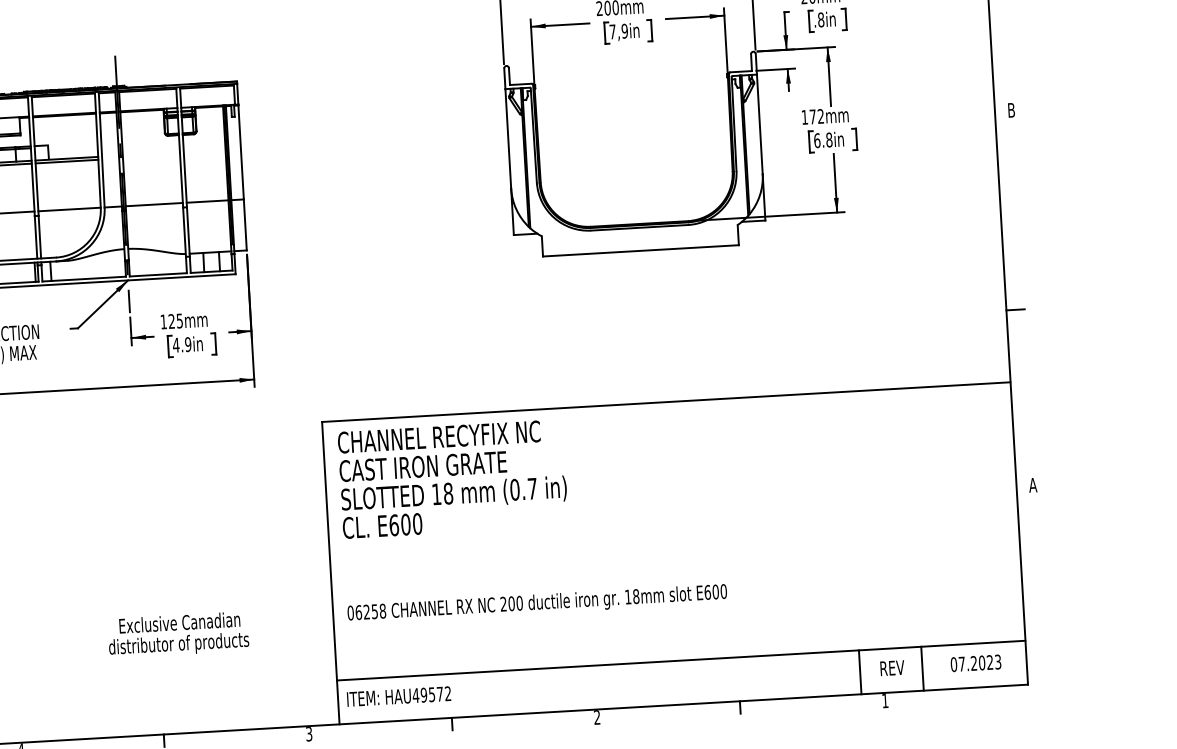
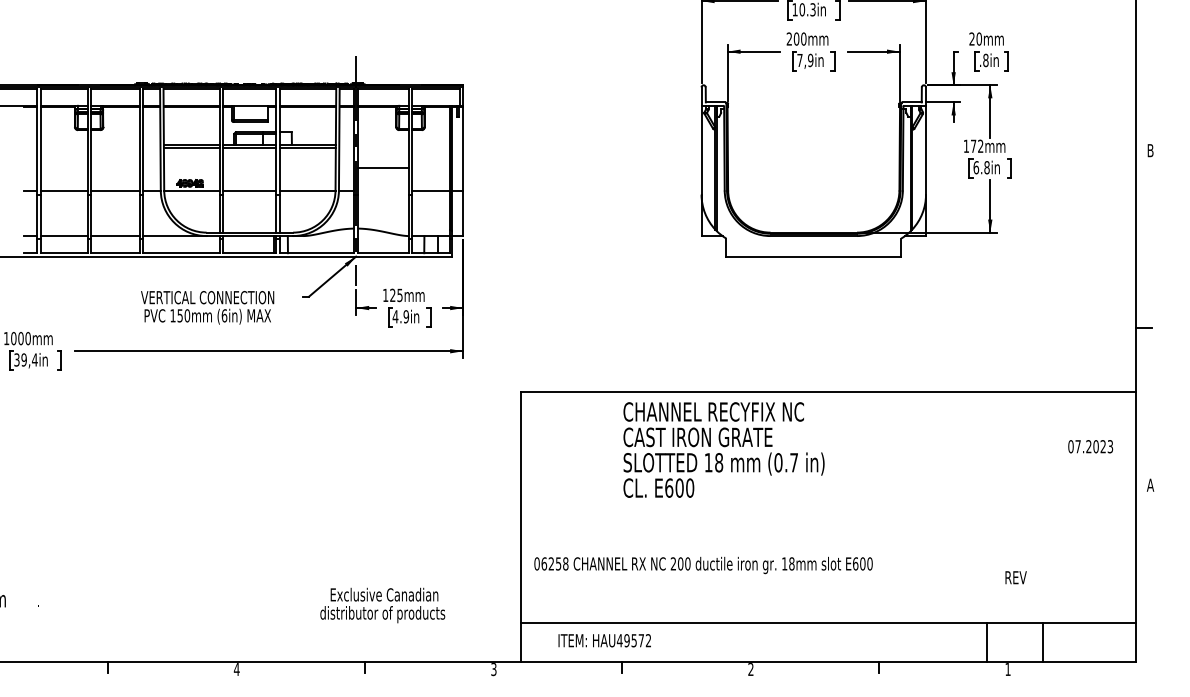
line: (153, 204) -> (382, 167), moved
text: (452, 478) -> (723, 449), moved
text: (178, 634) -> (382, 605), moved
text: (975, 663) -> (1090, 446), moved
text: (891, 667) -> (1015, 577), moved
text: (398, 696) -> (604, 640), moved

